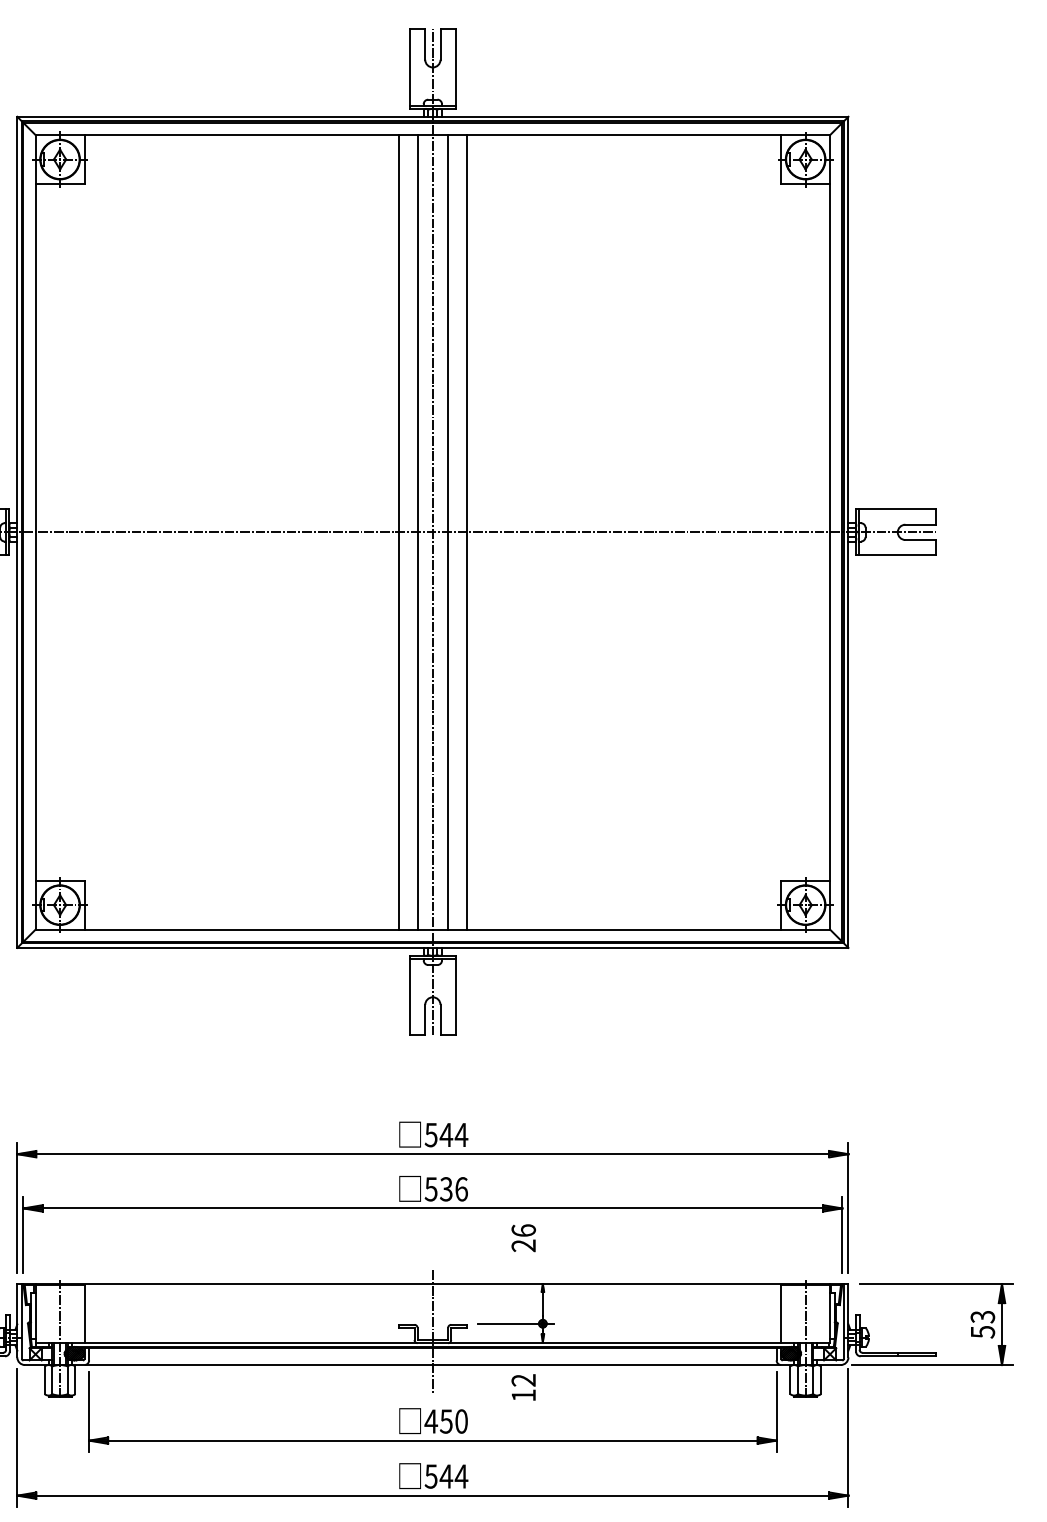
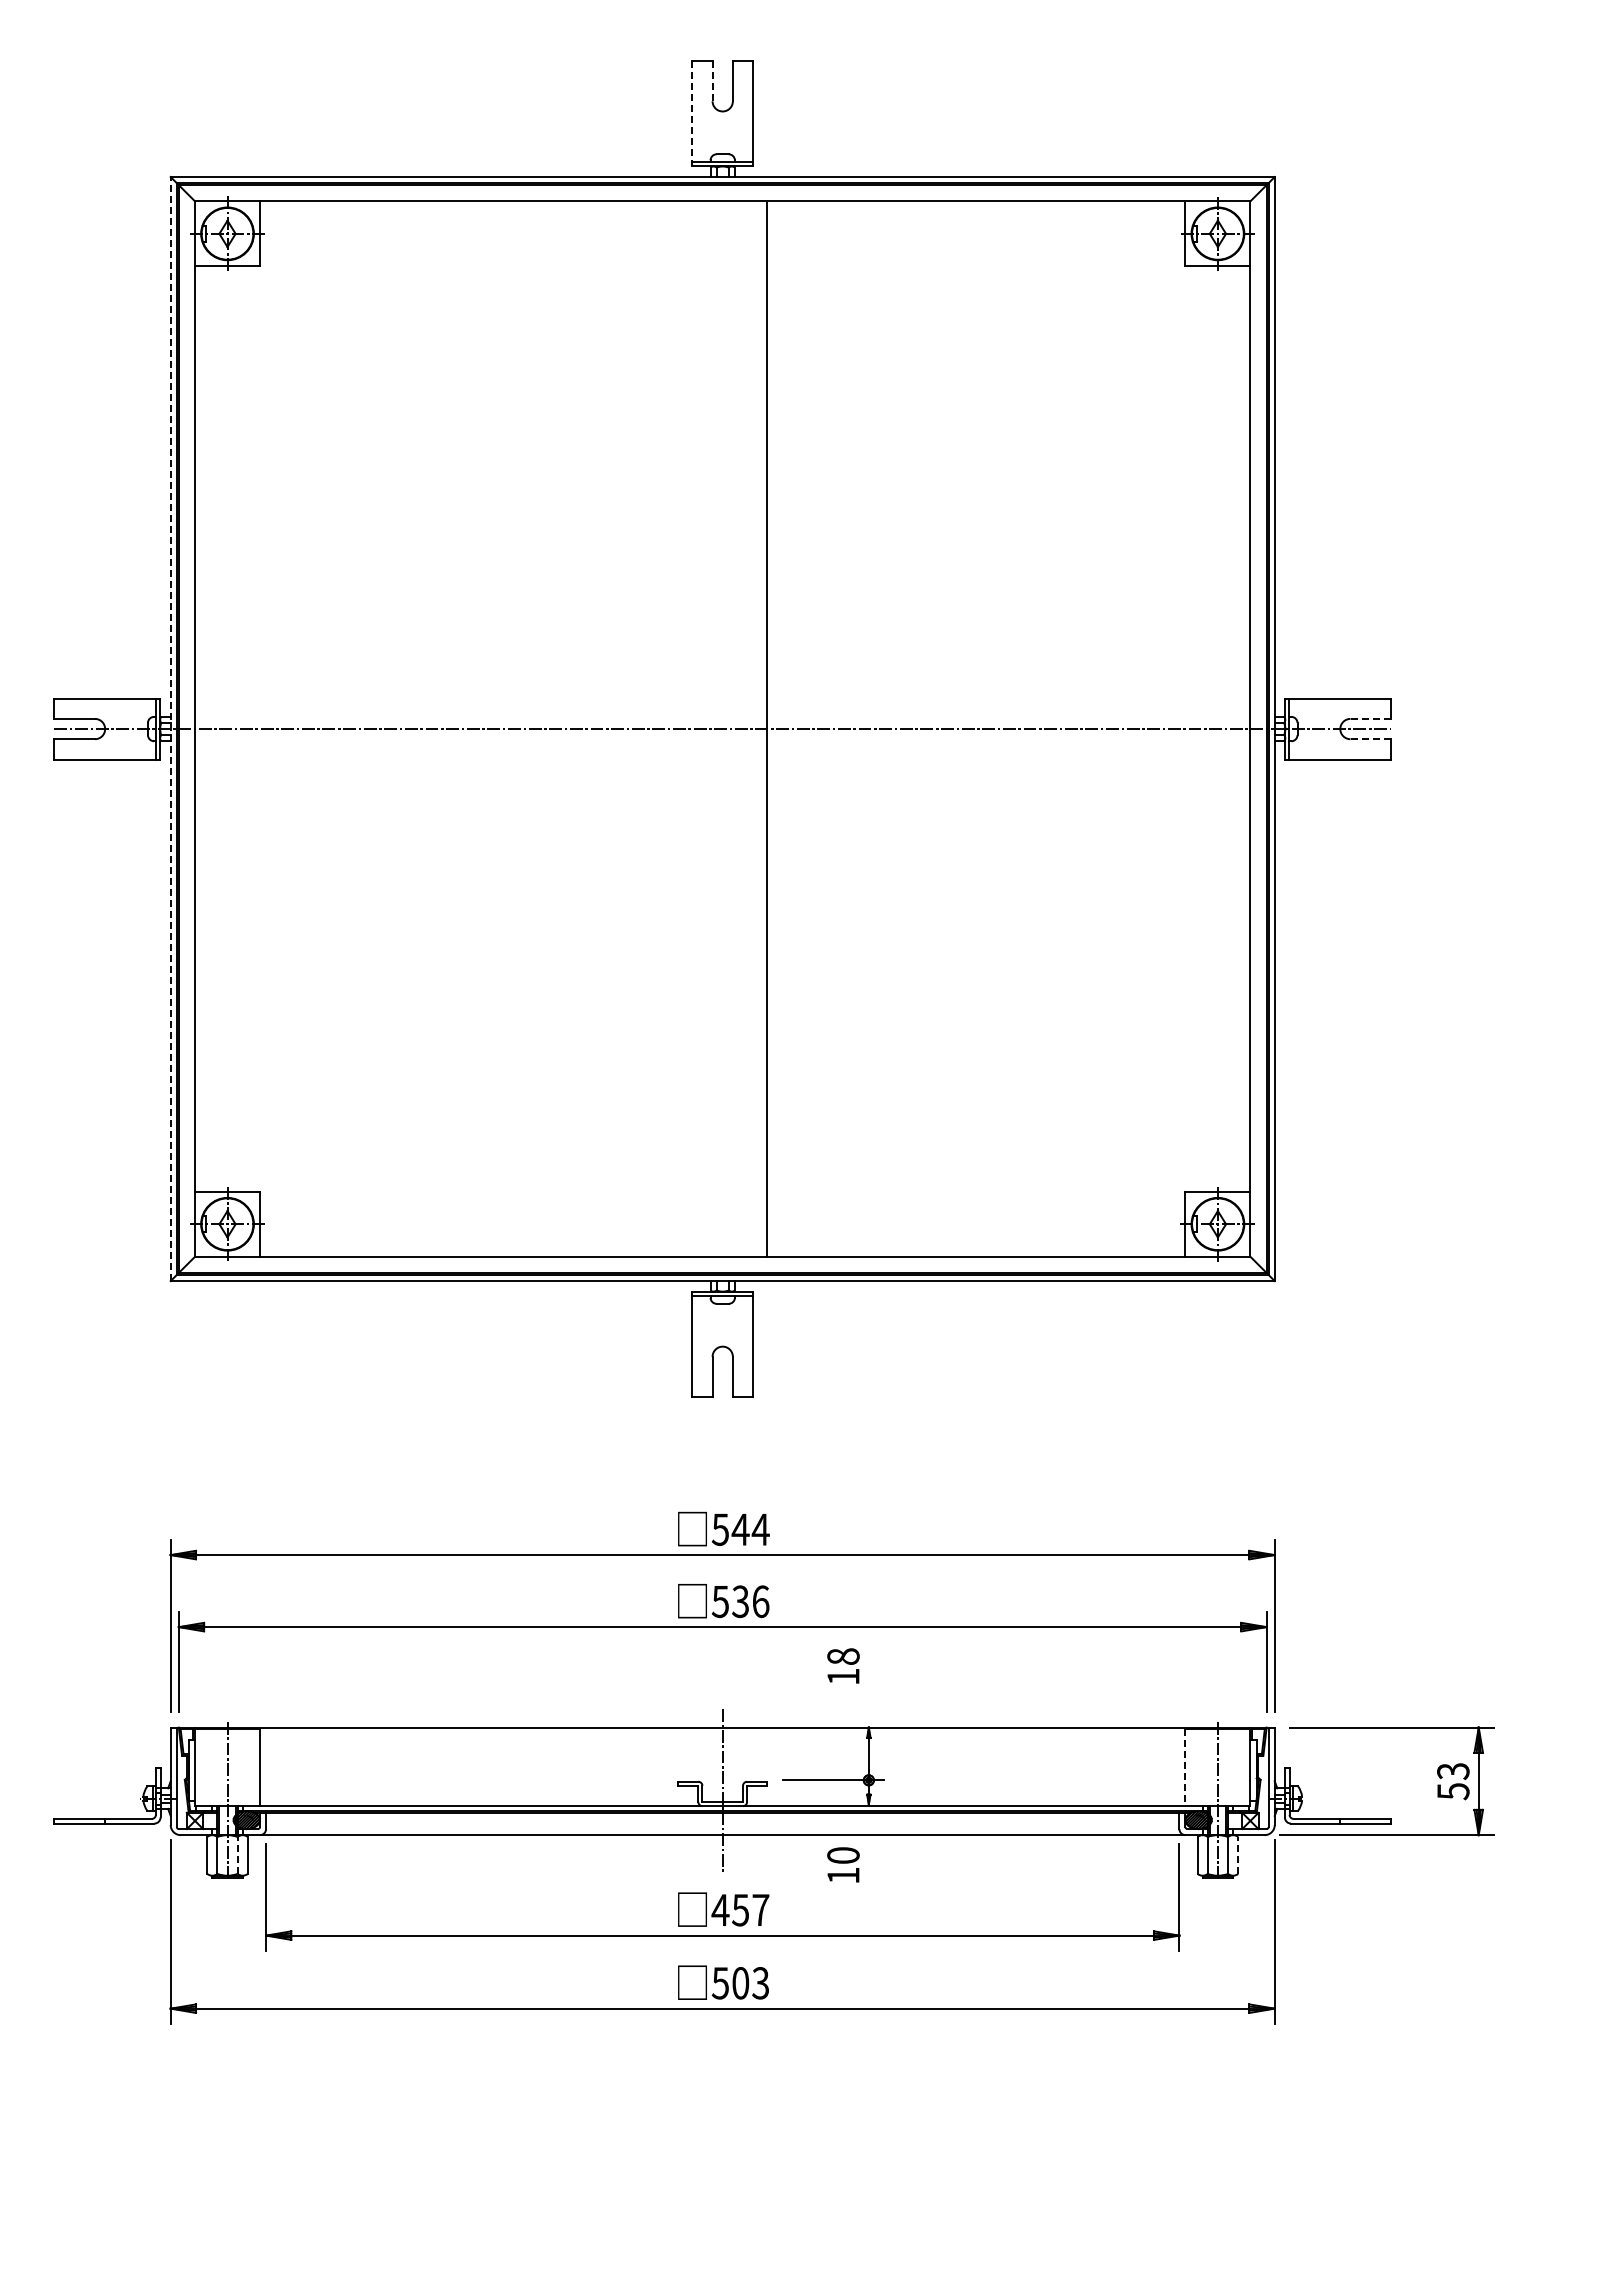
line: (425, 44) -> (712, 81), solid -> dashed
line: (410, 68) -> (692, 113), solid -> dashed
line: (920, 524) -> (1370, 718), solid -> dashed
line: (17, 531) -> (170, 728), solid -> dashed
line: (399, 531) -> (678, 728), removed
line: (417, 531) -> (702, 728), removed
line: (432, 531) -> (722, 728), removed
line: (448, 531) -> (743, 728), removed
line: (920, 540) -> (1370, 739), solid -> dashed
text: (523, 1238) -> (843, 1666), 26 -> 18
line: (781, 1314) -> (1185, 1767), solid -> dashed
line: (67, 1379) -> (237, 1854), solid -> dashed
line: (821, 1379) -> (1238, 1854), solid -> dashed
text: (523, 1380) -> (843, 1855), 12 -> 10
text: (461, 1421) -> (760, 1909), 450 -> 457
text: (453, 1476) -> (750, 1983), 544 -> 503

